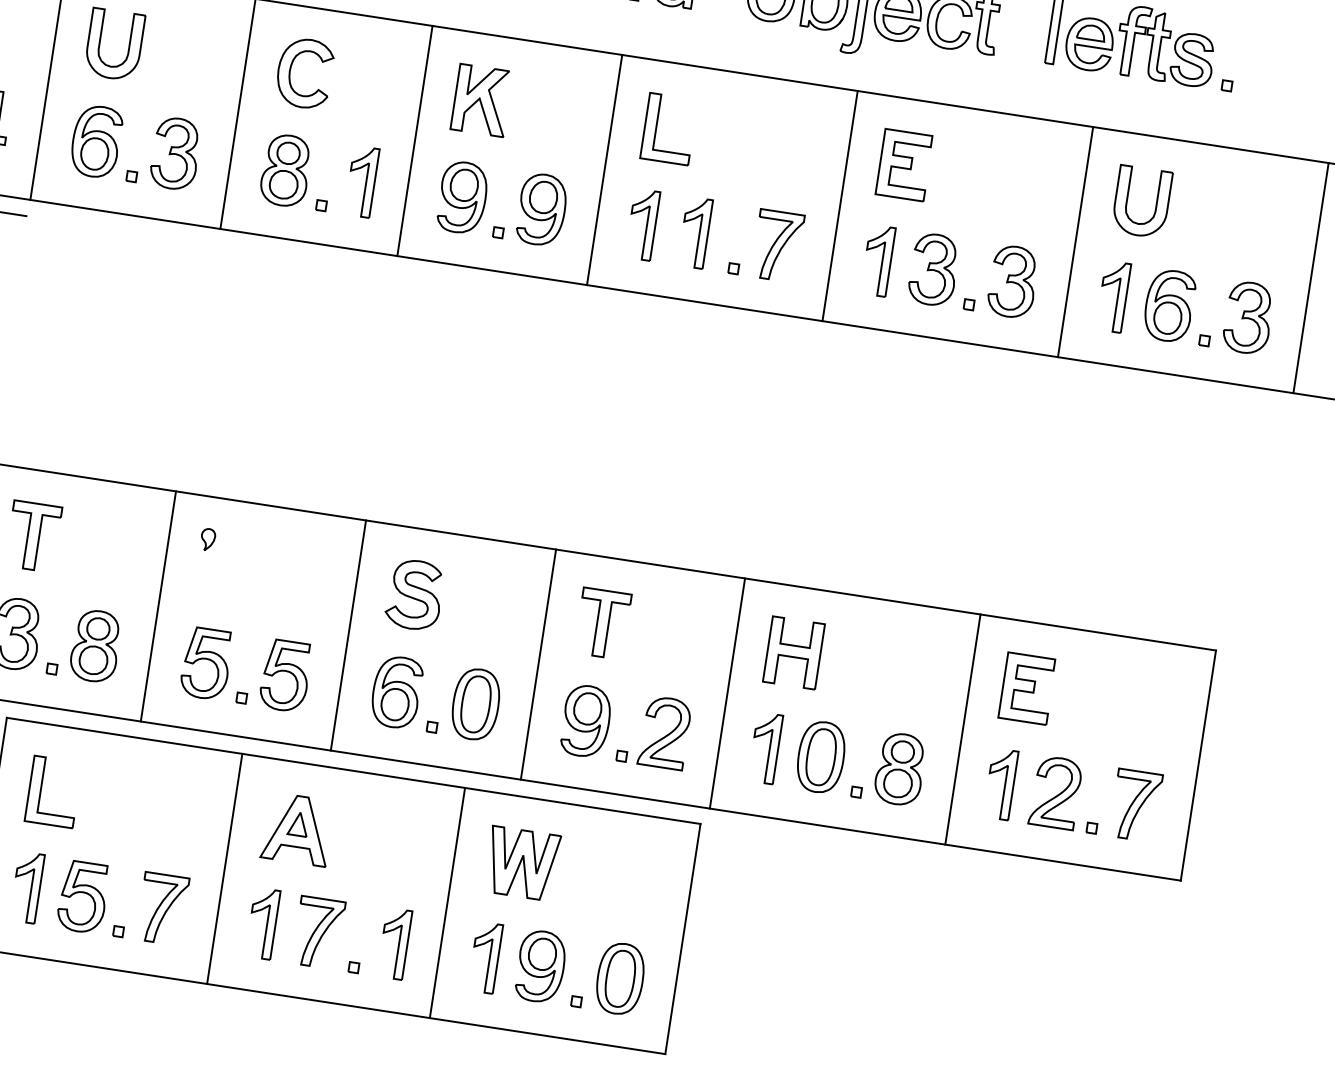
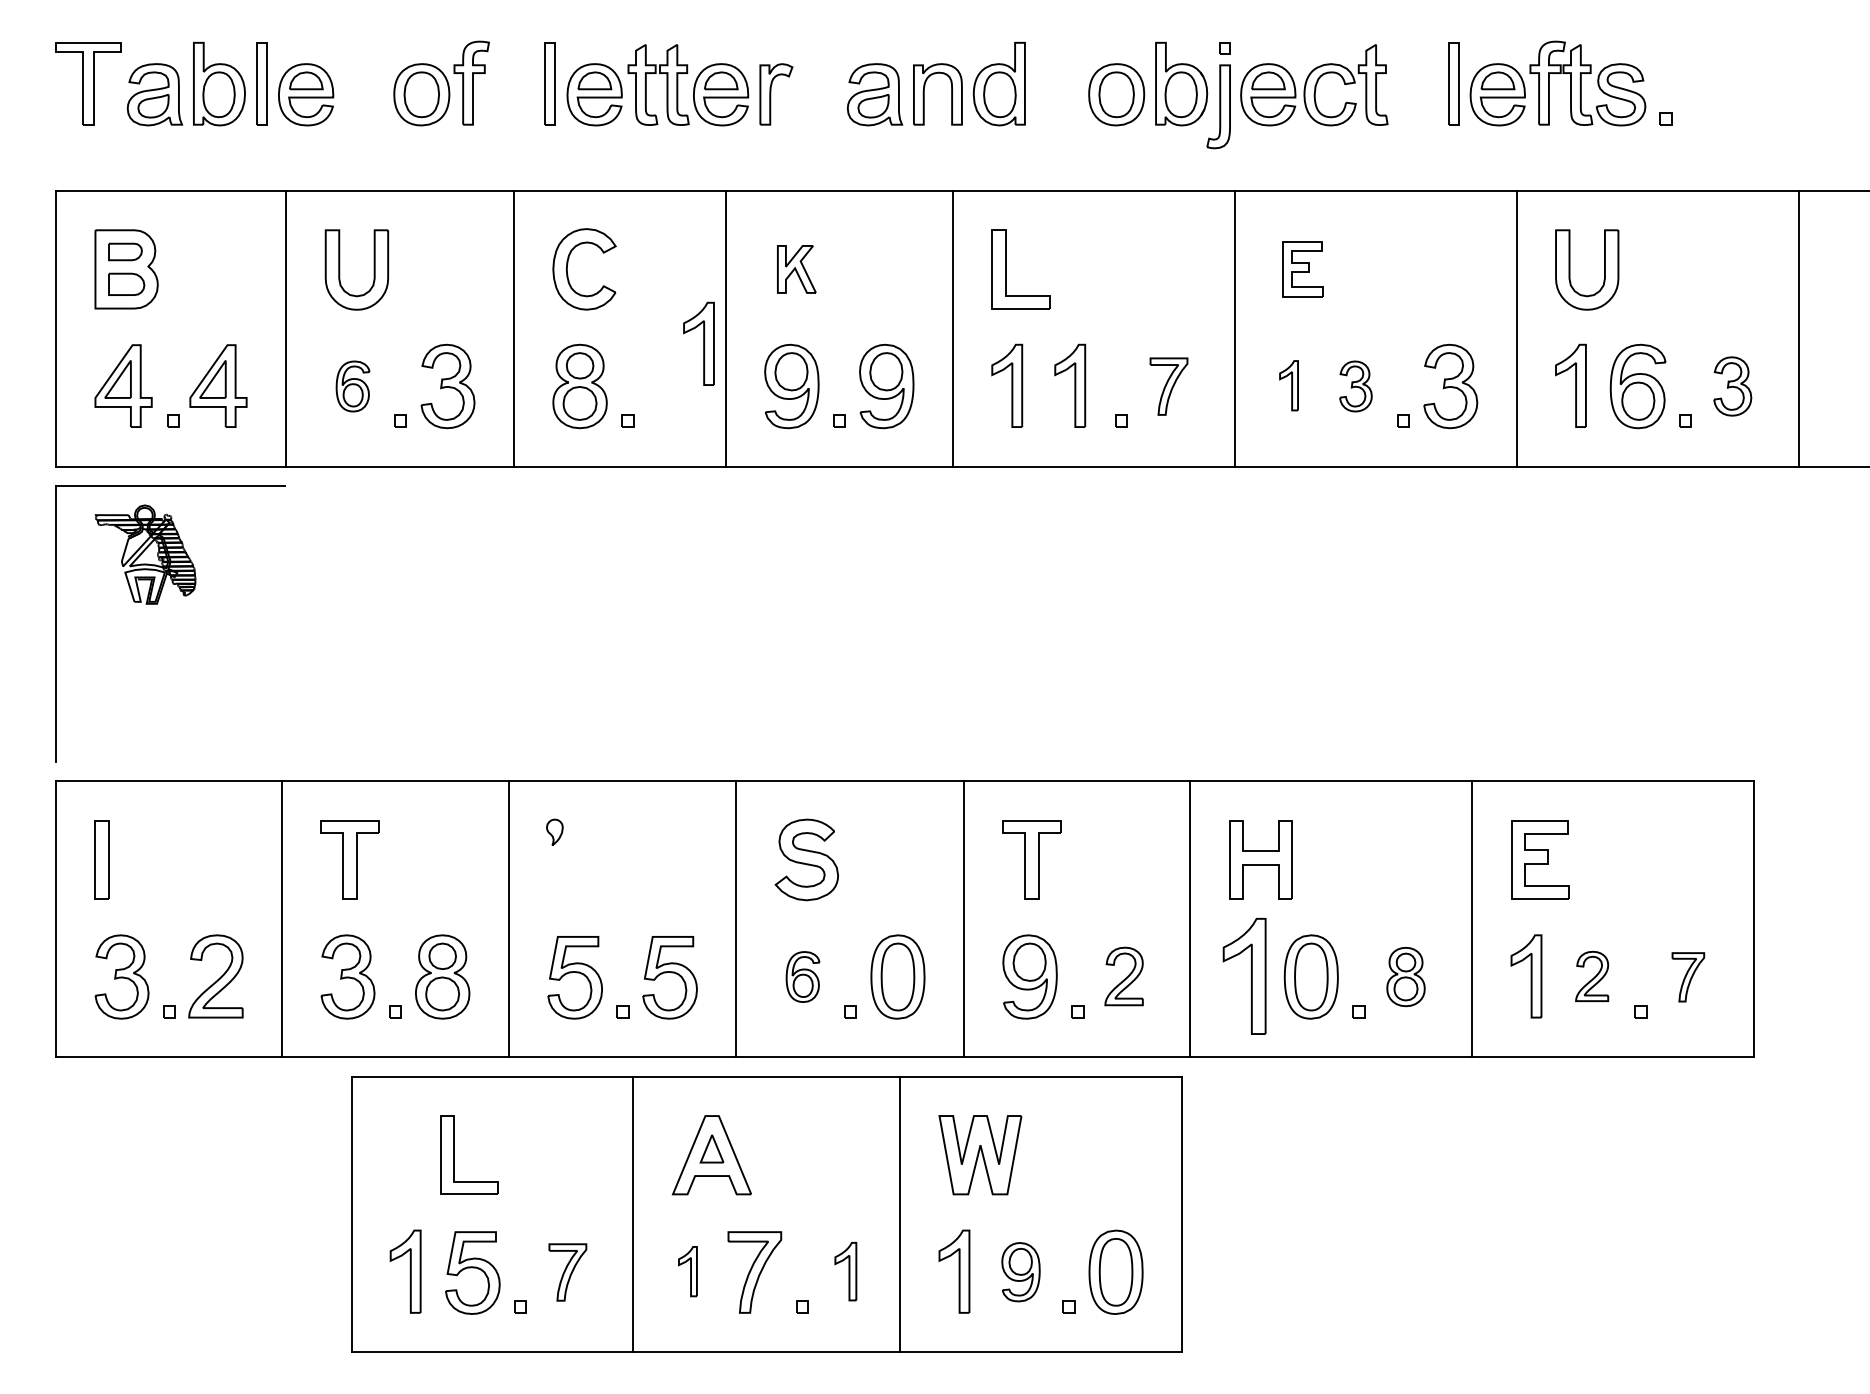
part: (481, 100) -> (796, 269), size x0.6
part: (95, 141) -> (352, 386), size x0.6
part: (904, 165) -> (1302, 269), size x0.7
part: (361, 181) -> (698, 343), moved
part: (777, 245) -> (1168, 386), size x0.7
part: (877, 260) -> (1288, 385), size x0.6
part: (933, 269) -> (1355, 386), size x0.6
part: (1248, 317) -> (1732, 386), size x0.7
part: (396, 691) -> (802, 976), size x0.6
part: (664, 732) -> (1123, 976), size x0.7
part: (765, 748) -> (1244, 976), size x1.4
part: (899, 768) -> (1405, 976), size x0.7
part: (41, 789) -> (454, 1154), moved
part: (1055, 792) -> (1591, 976), size x0.6
part: (1136, 805) -> (1688, 977), size x0.6
part: (162, 908) -> (567, 1272), size x0.7
part: (262, 923) -> (687, 1271), size x0.6
part: (394, 943) -> (845, 1271), size x0.7
part: (540, 965) -> (1020, 1271), size x0.7

